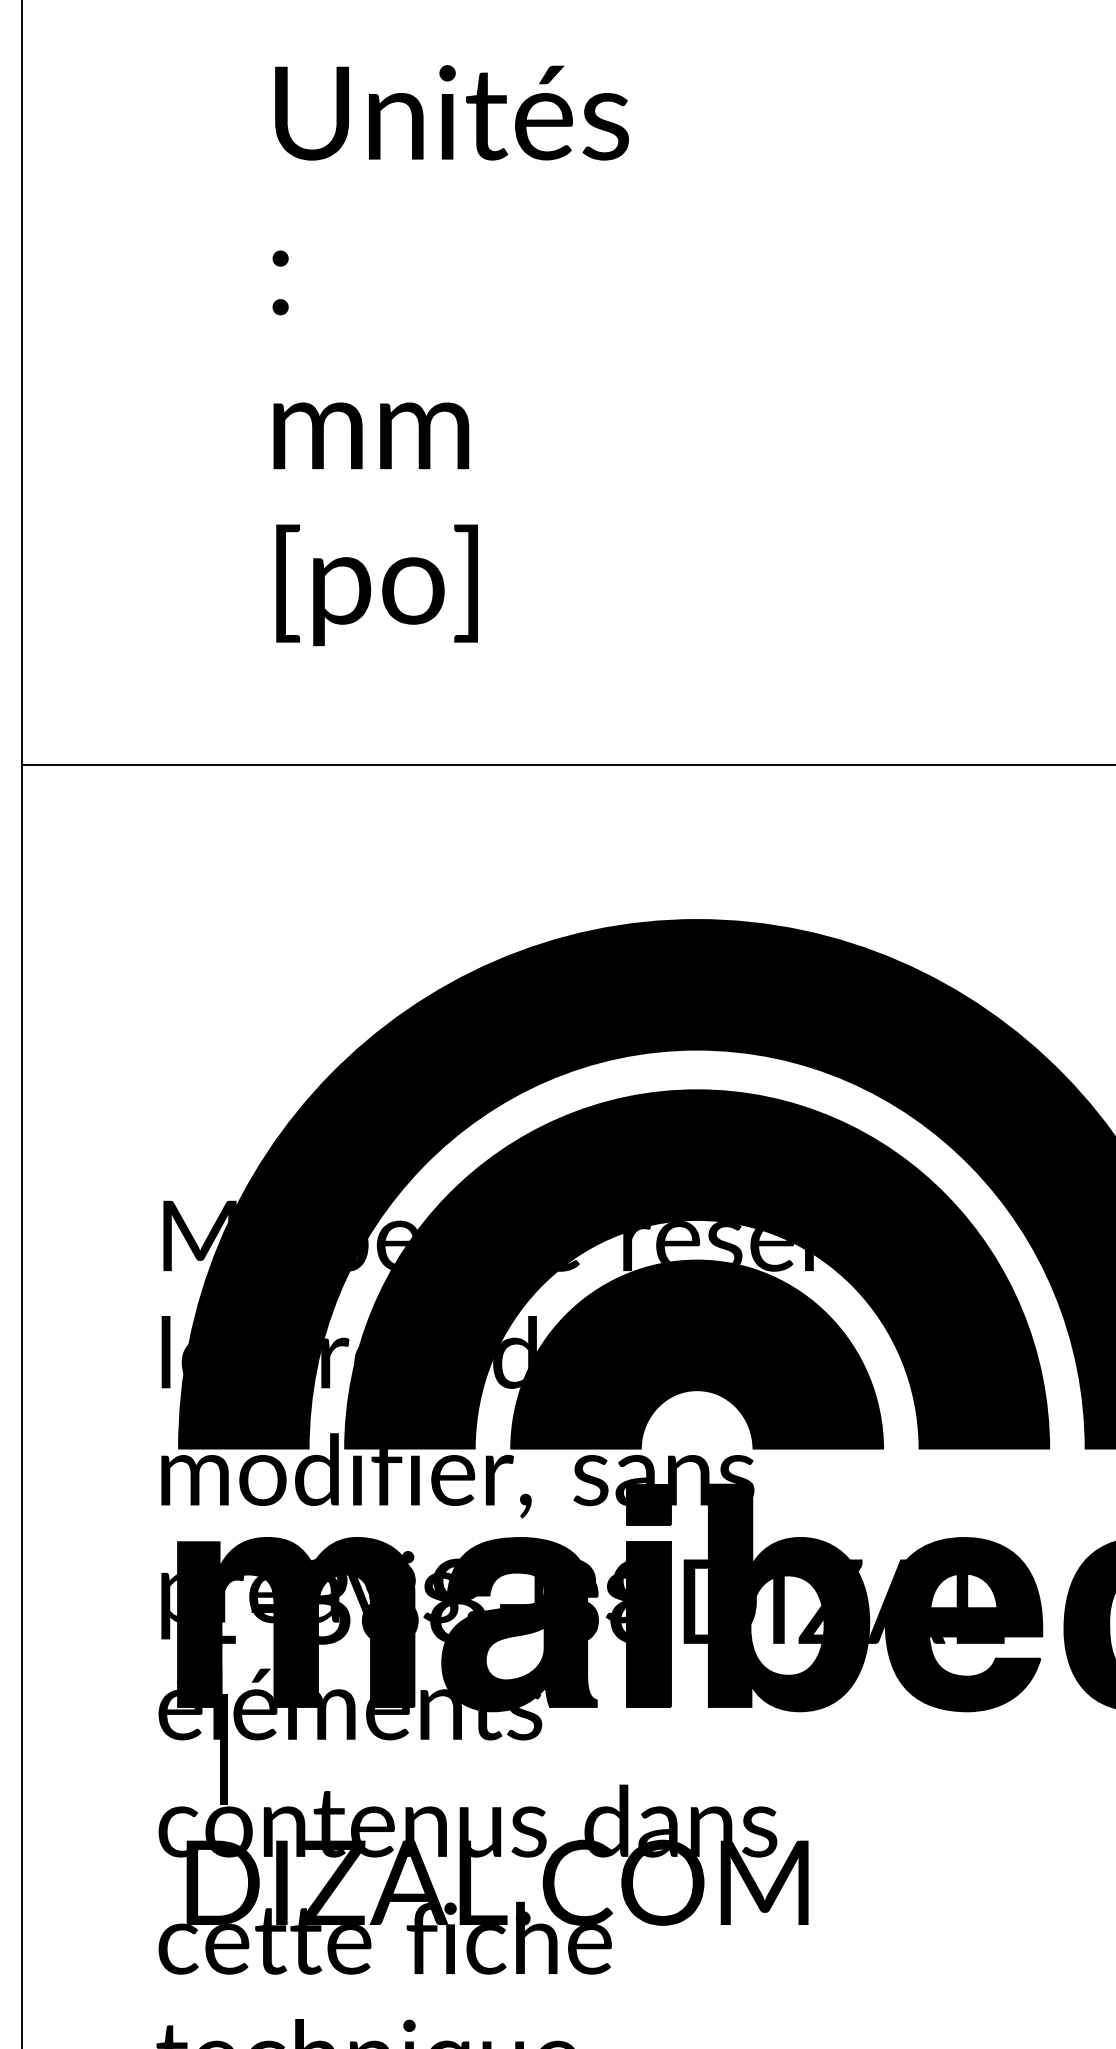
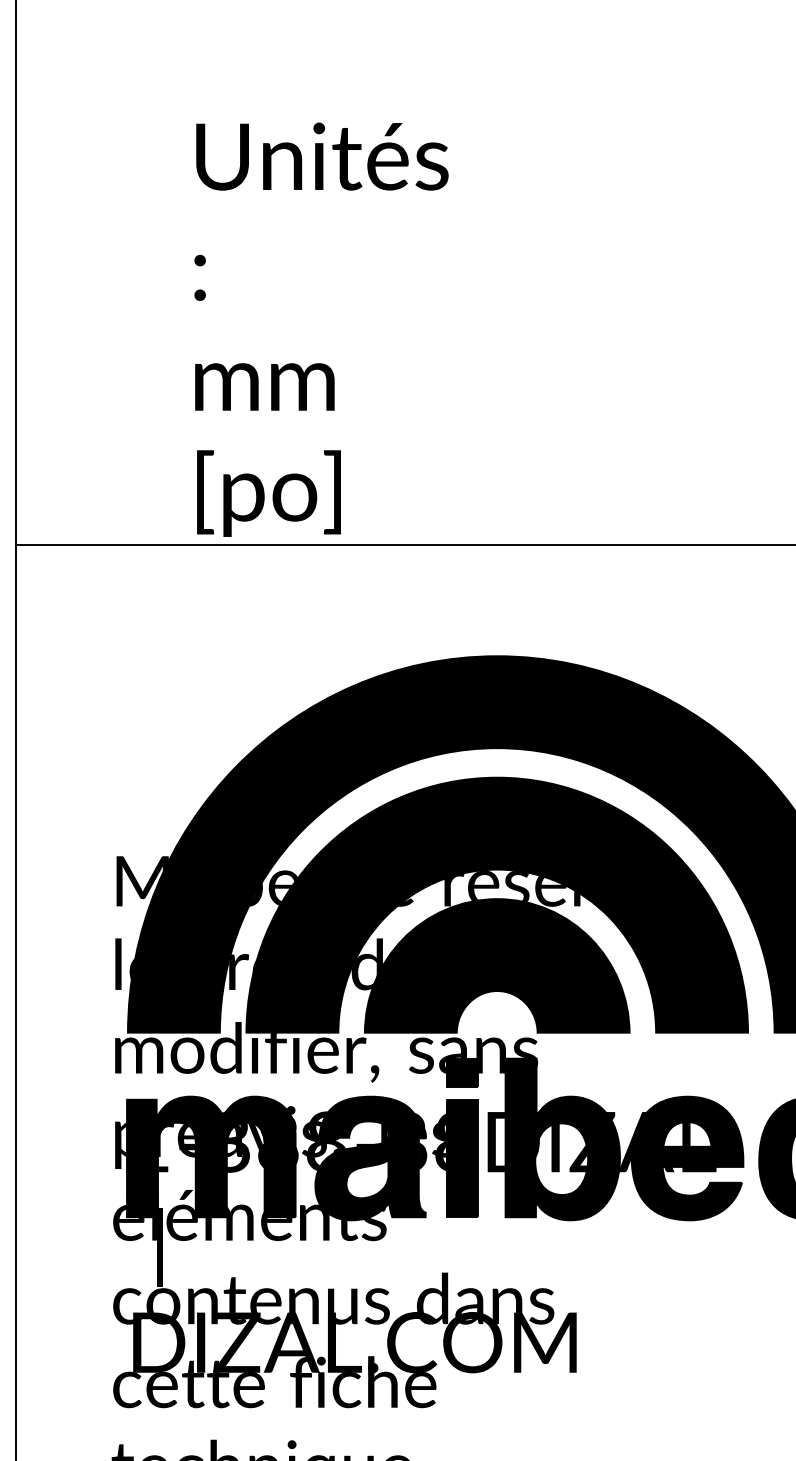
text: (450, 355) -> (321, 329), moved

